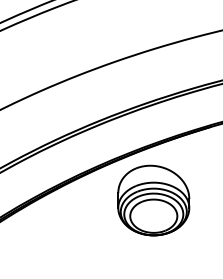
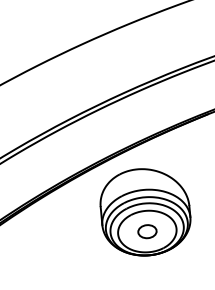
part: (153, 216) -> (146, 231), added

